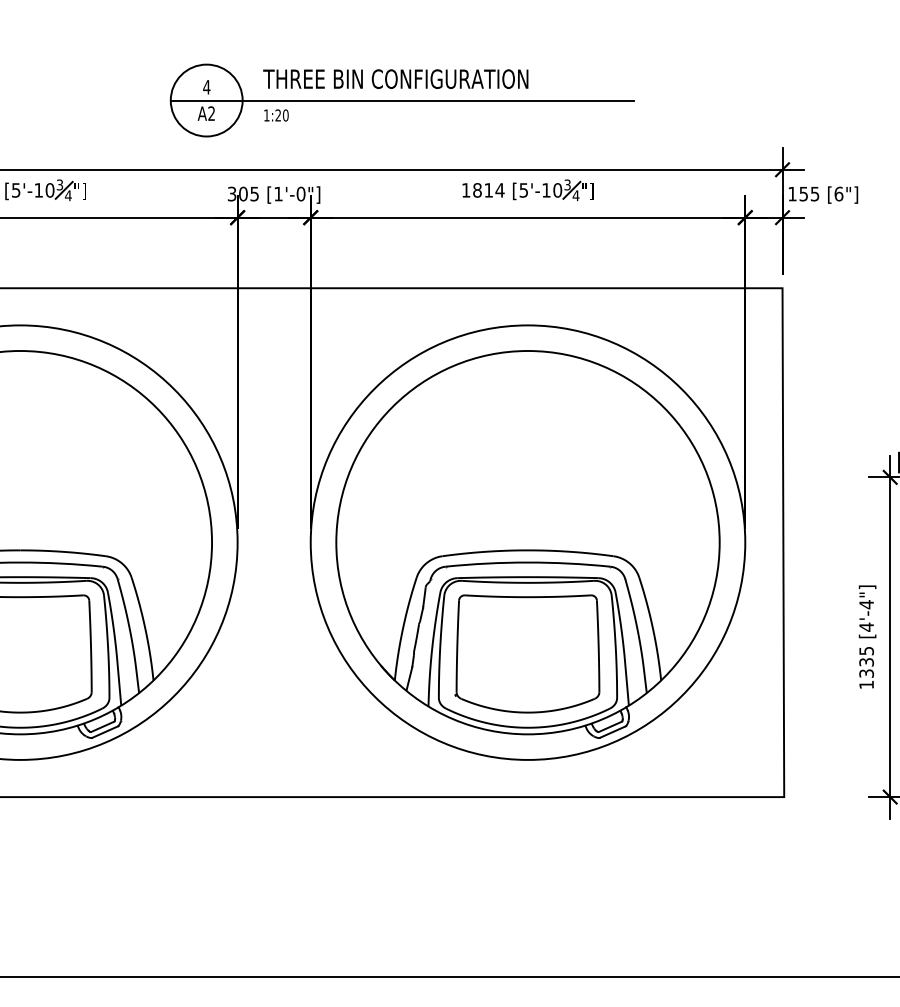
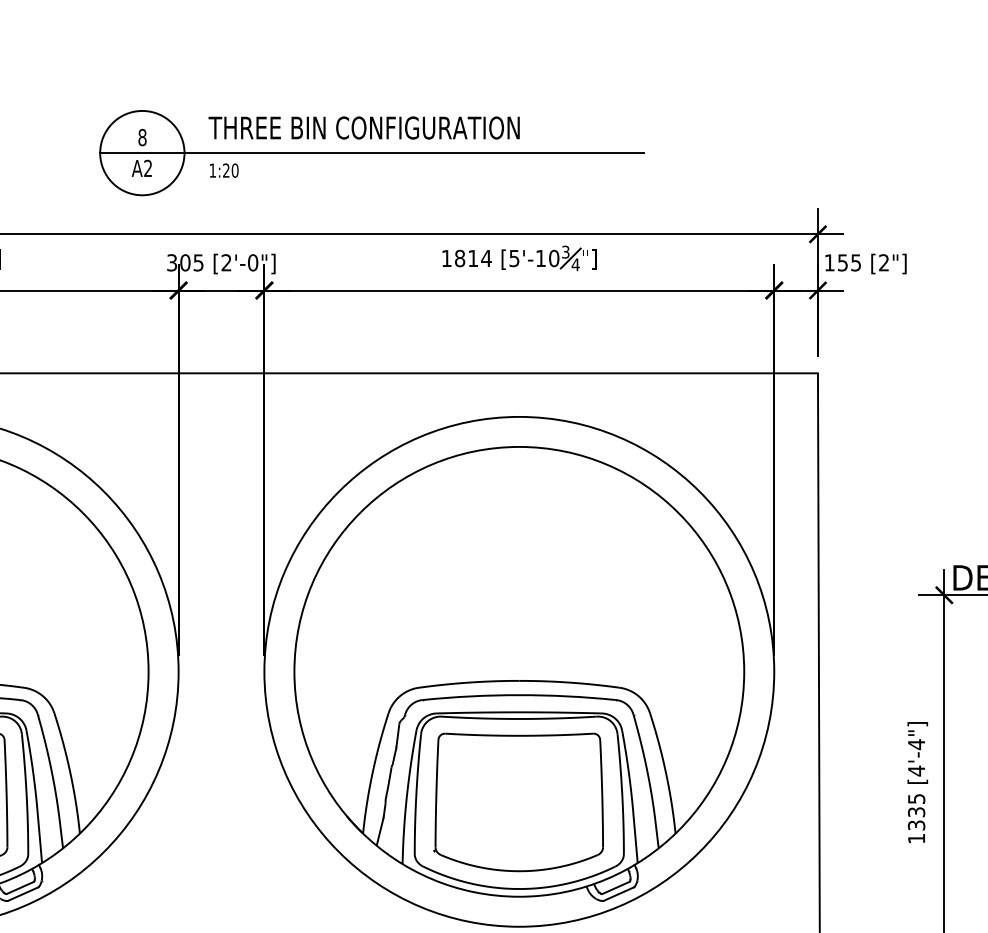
text: (206, 87) -> (142, 137), 4 -> 8
text: (278, 193) -> (226, 262), [1'-0"] -> [2'-0"]
text: (838, 193) -> (883, 262), [6"] -> [2"]

